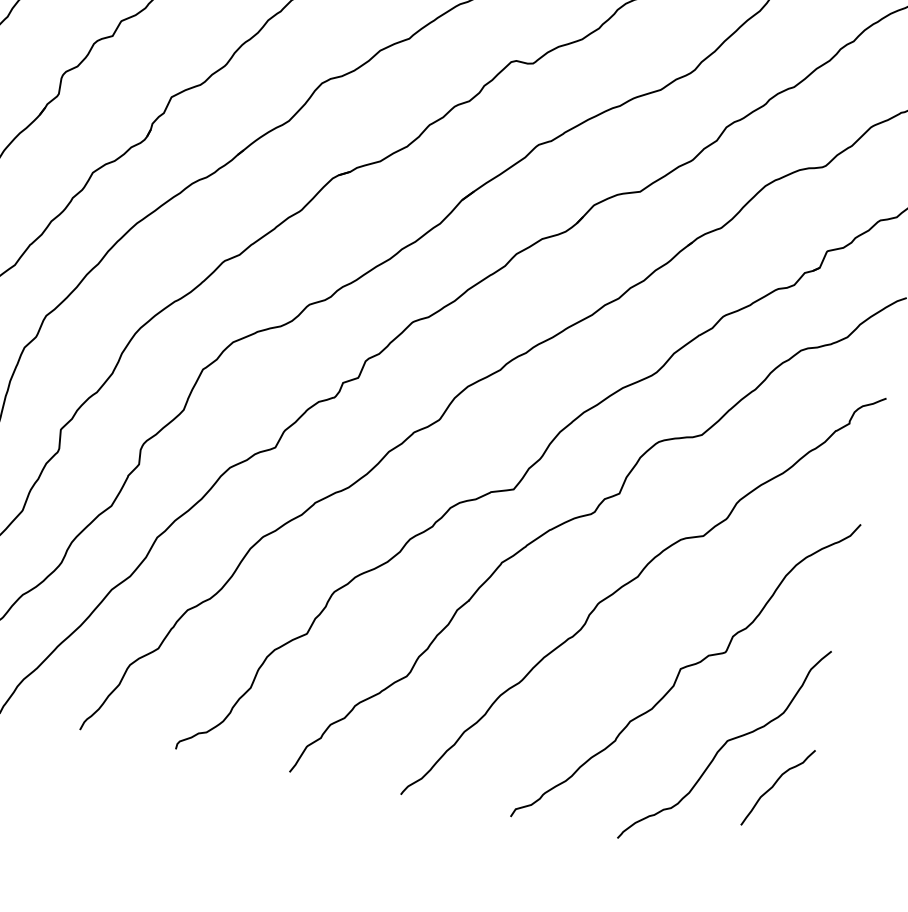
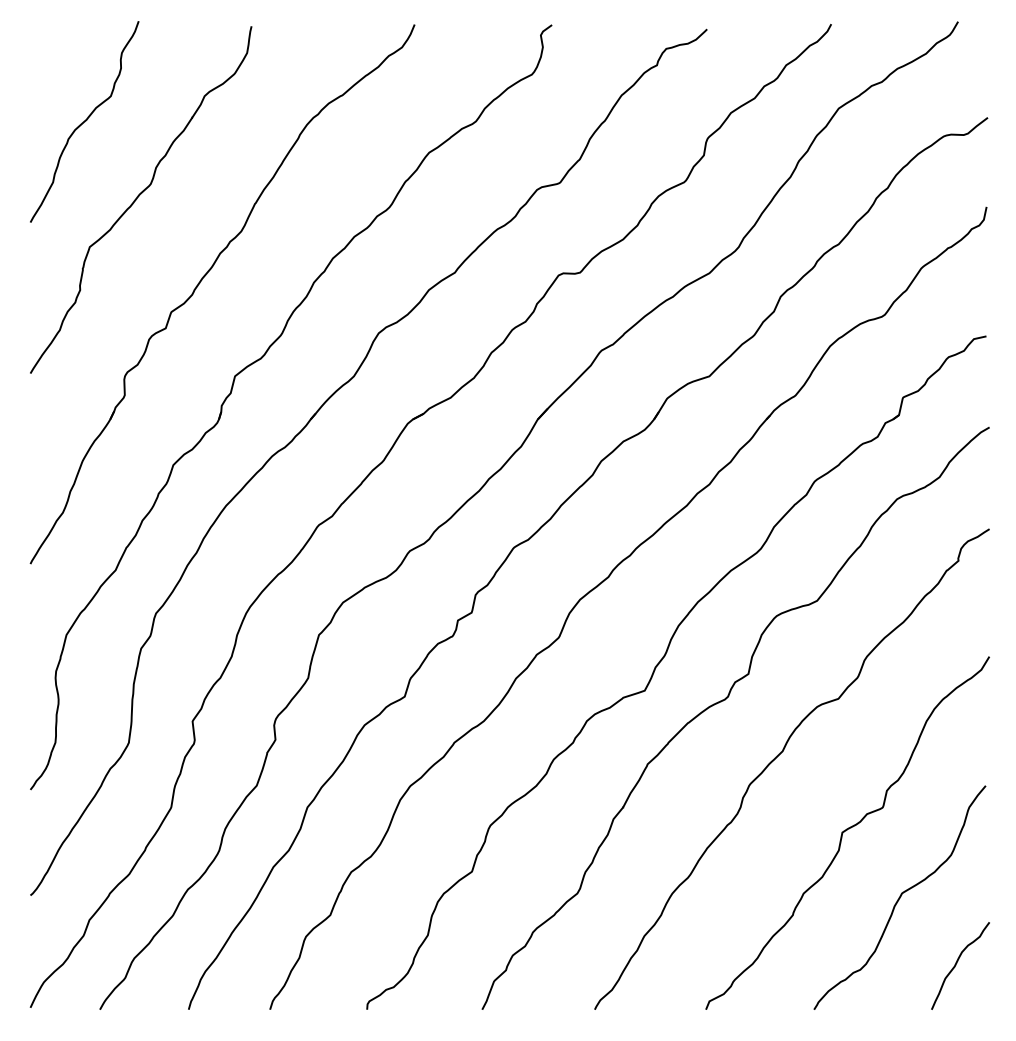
curve: (775, 784) -> (957, 963), moved

